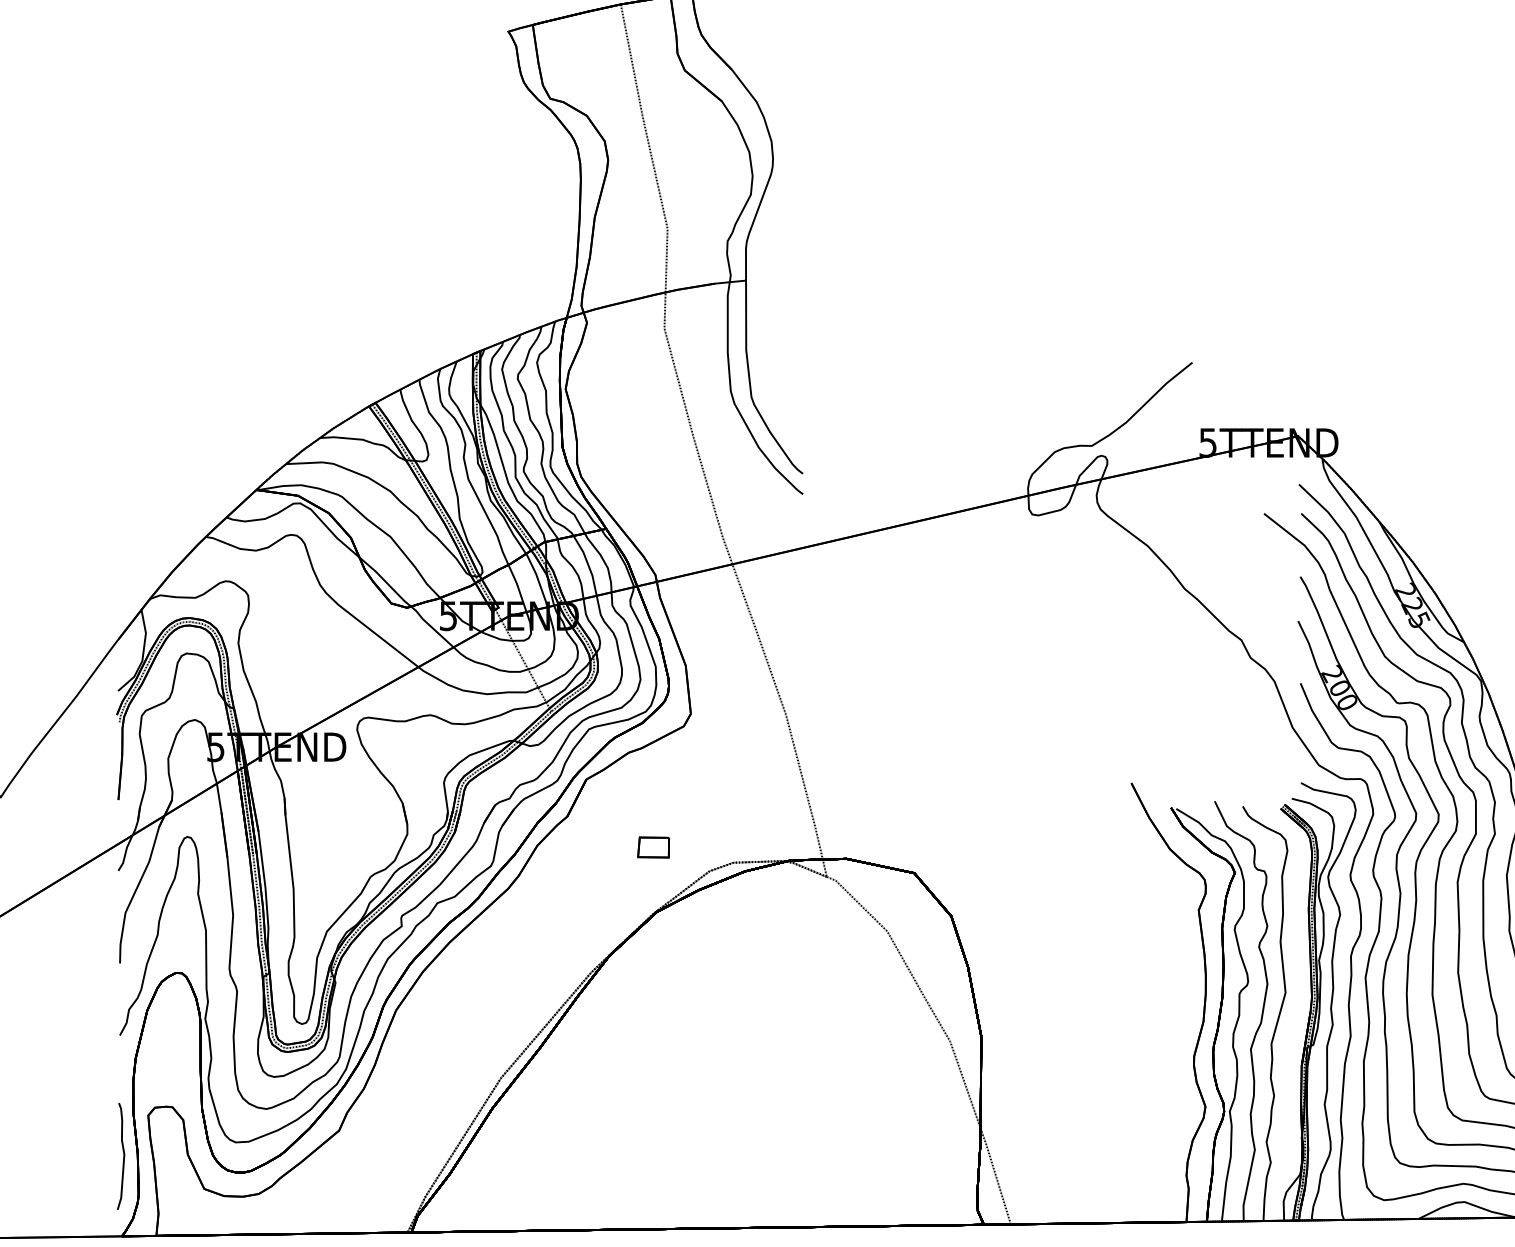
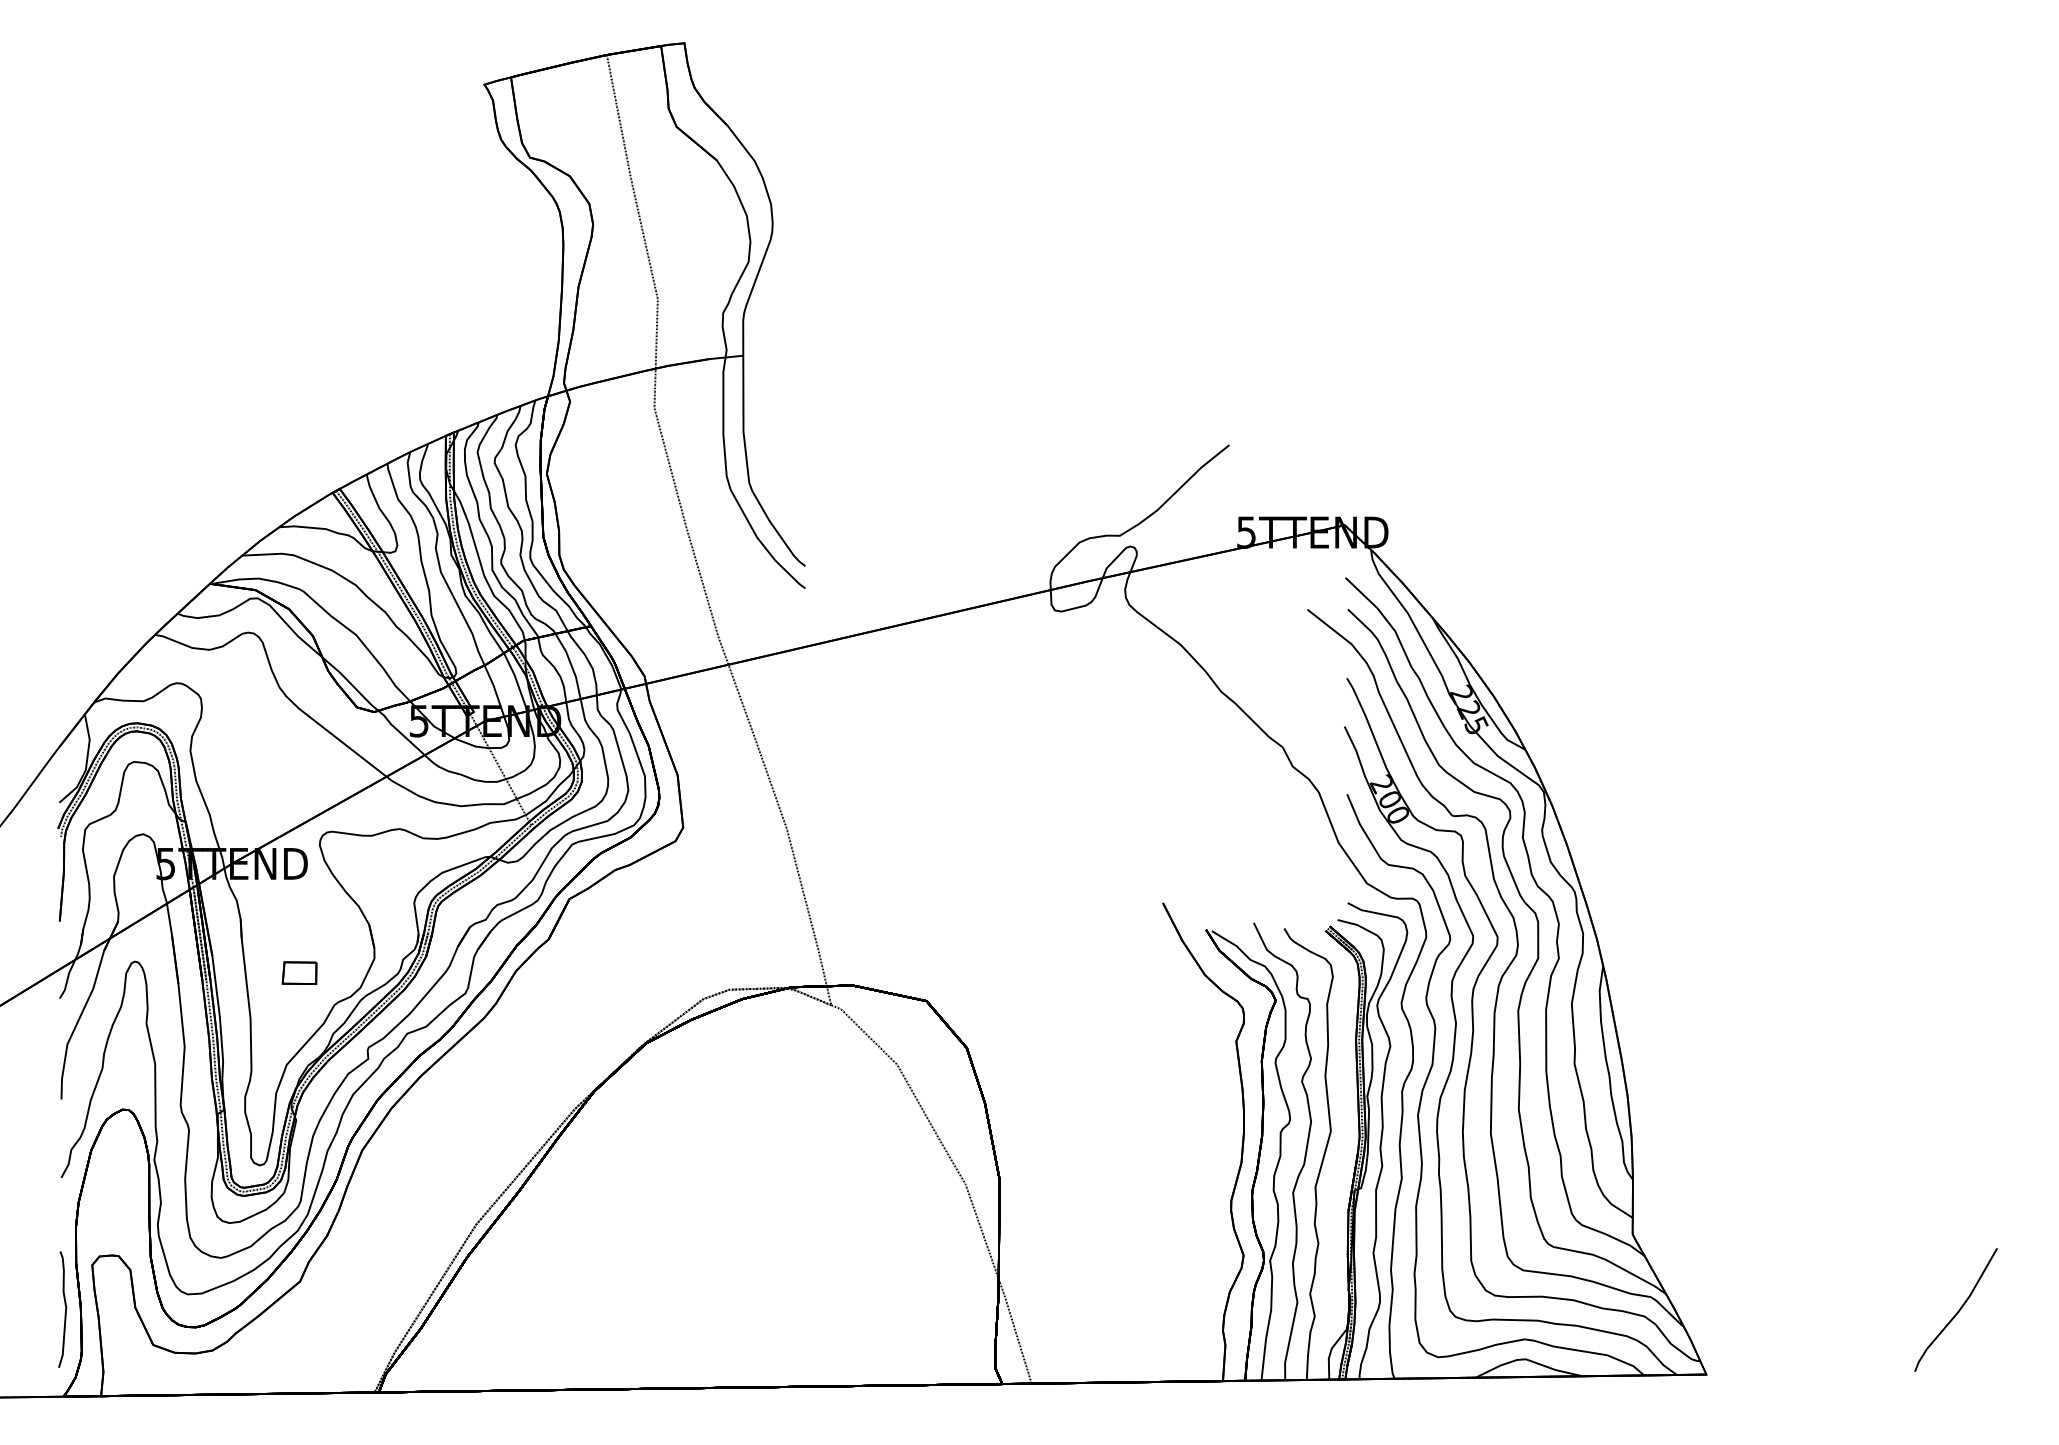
part: (653, 846) -> (299, 972), moved

